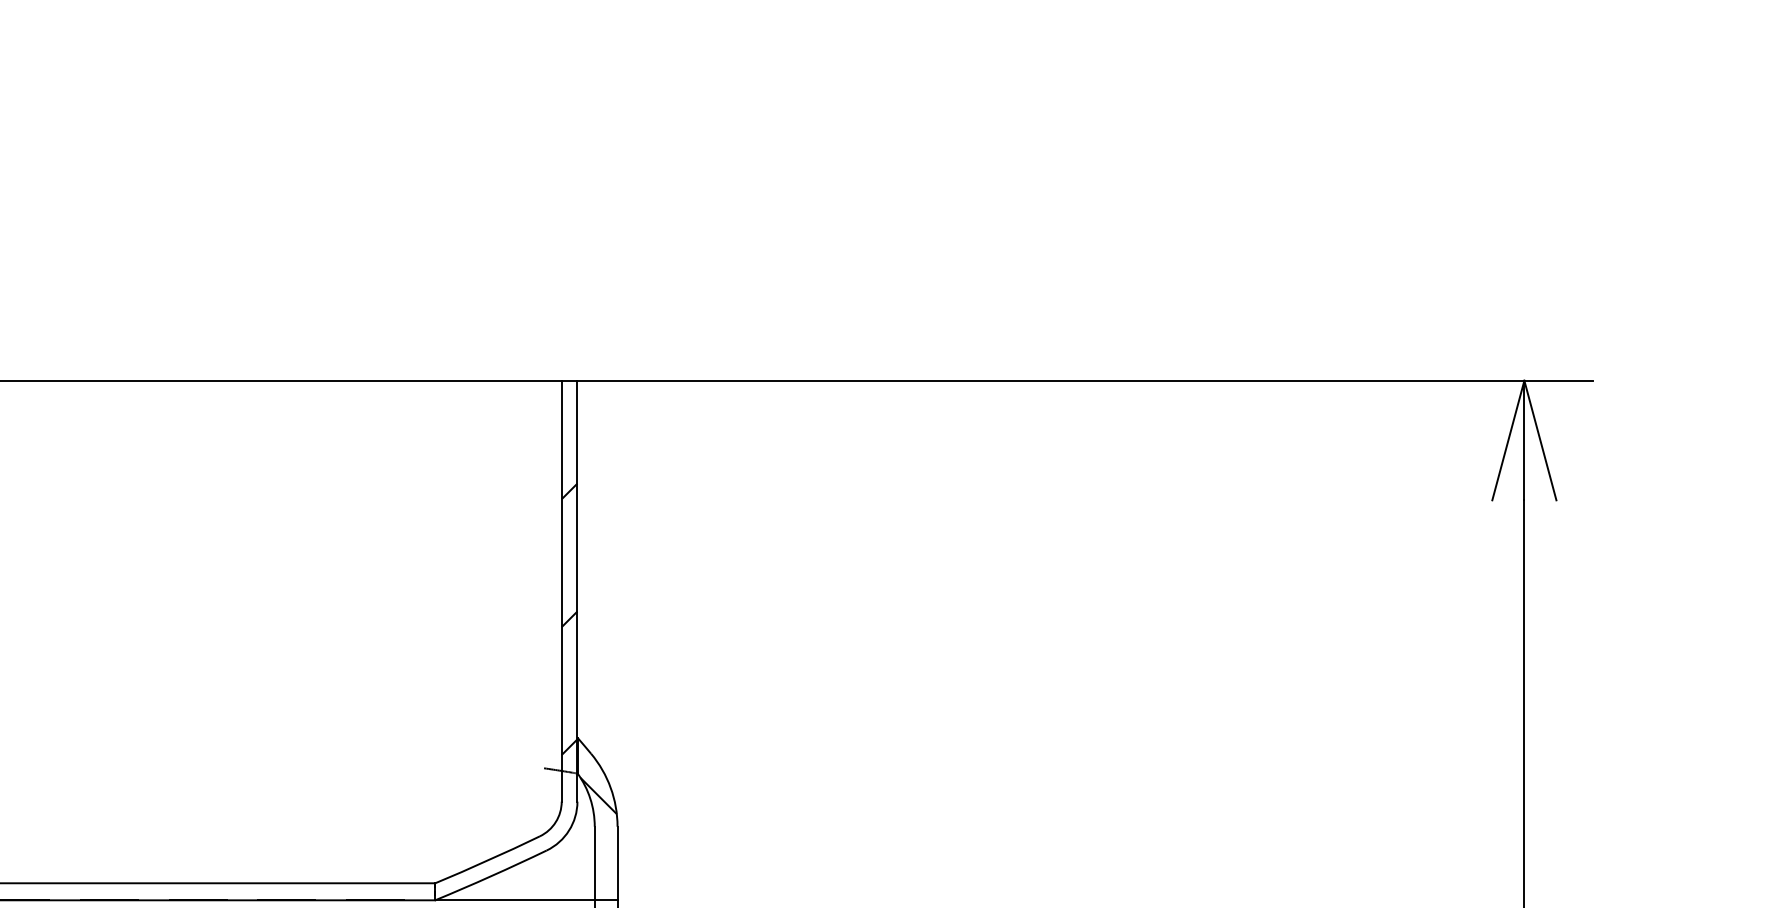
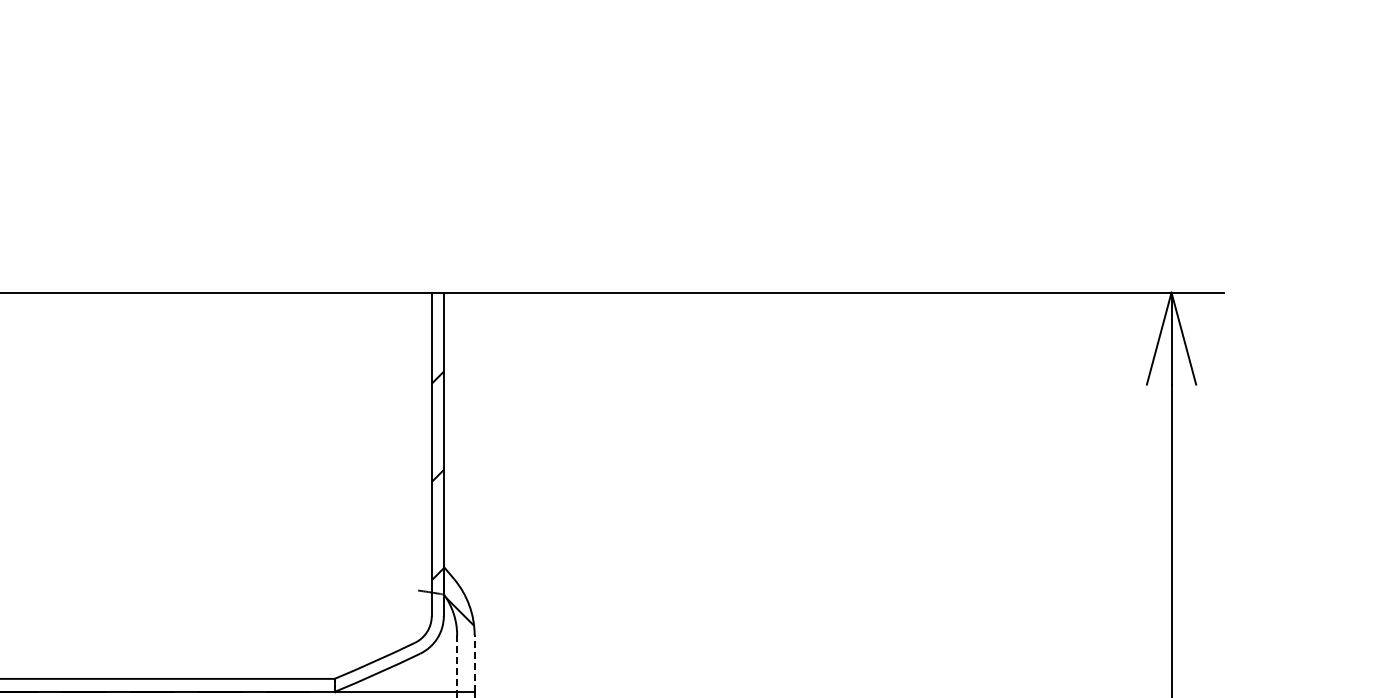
line: (617, 863) -> (474, 663), solid -> dashed
line: (595, 864) -> (457, 664), solid -> dashed

